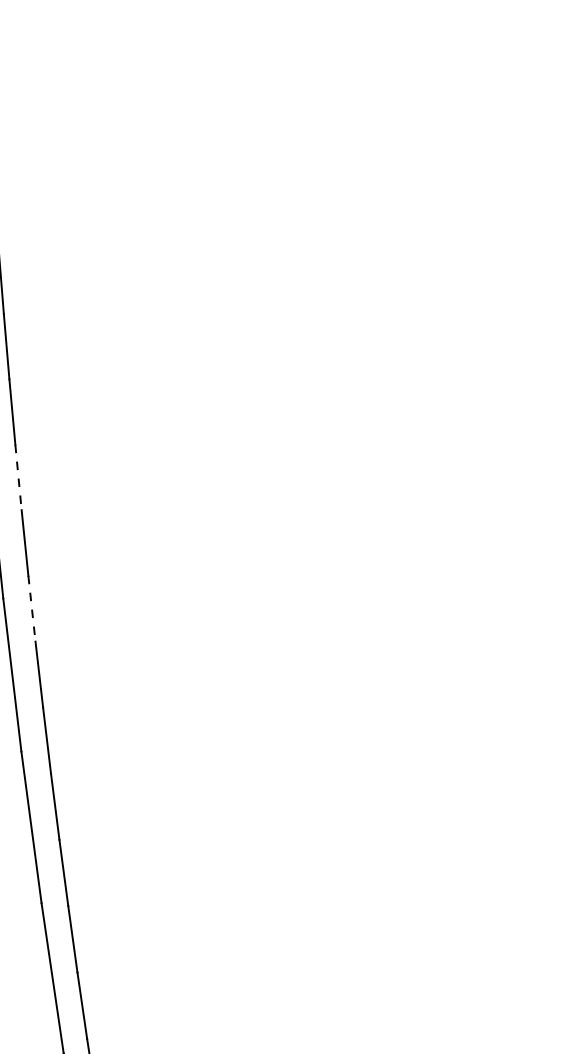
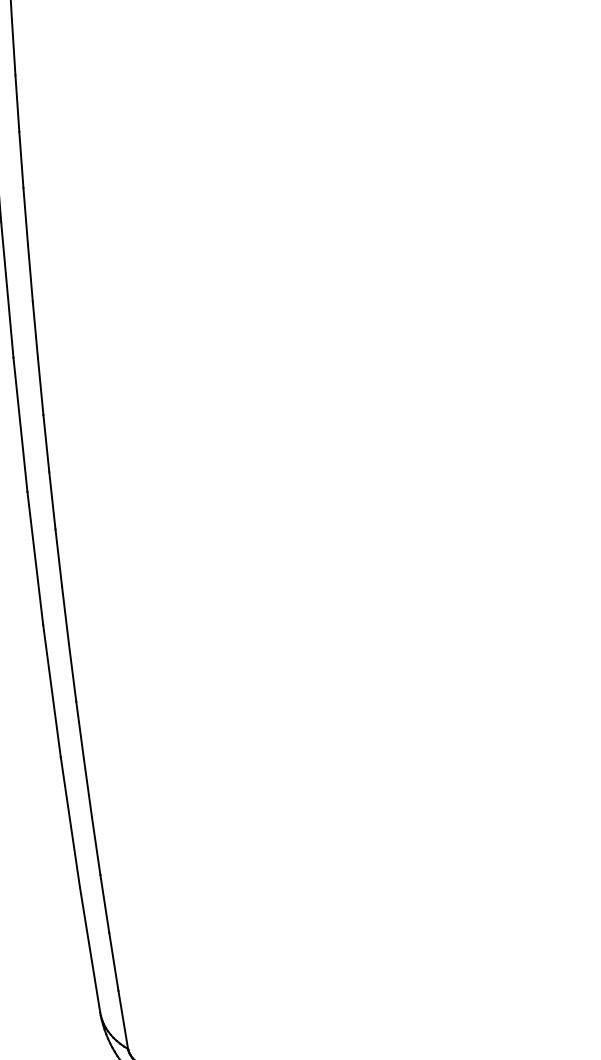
line: (18, 477) -> (40, 386), dashed -> solid
line: (32, 608) -> (52, 500), dashed -> solid

